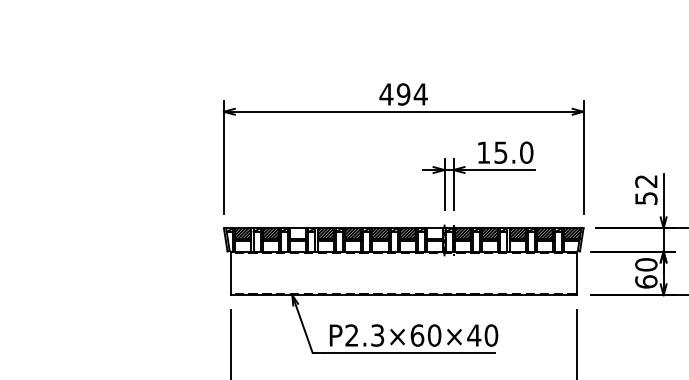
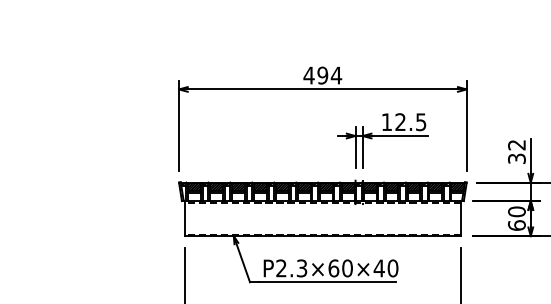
text: (513, 152) -> (410, 122), 15.0 -> 12.5
text: (645, 198) -> (516, 158), 52 -> 32
hatch: (298, 233) -> (238, 186), added
hatch: (435, 233) -> (348, 186), added

